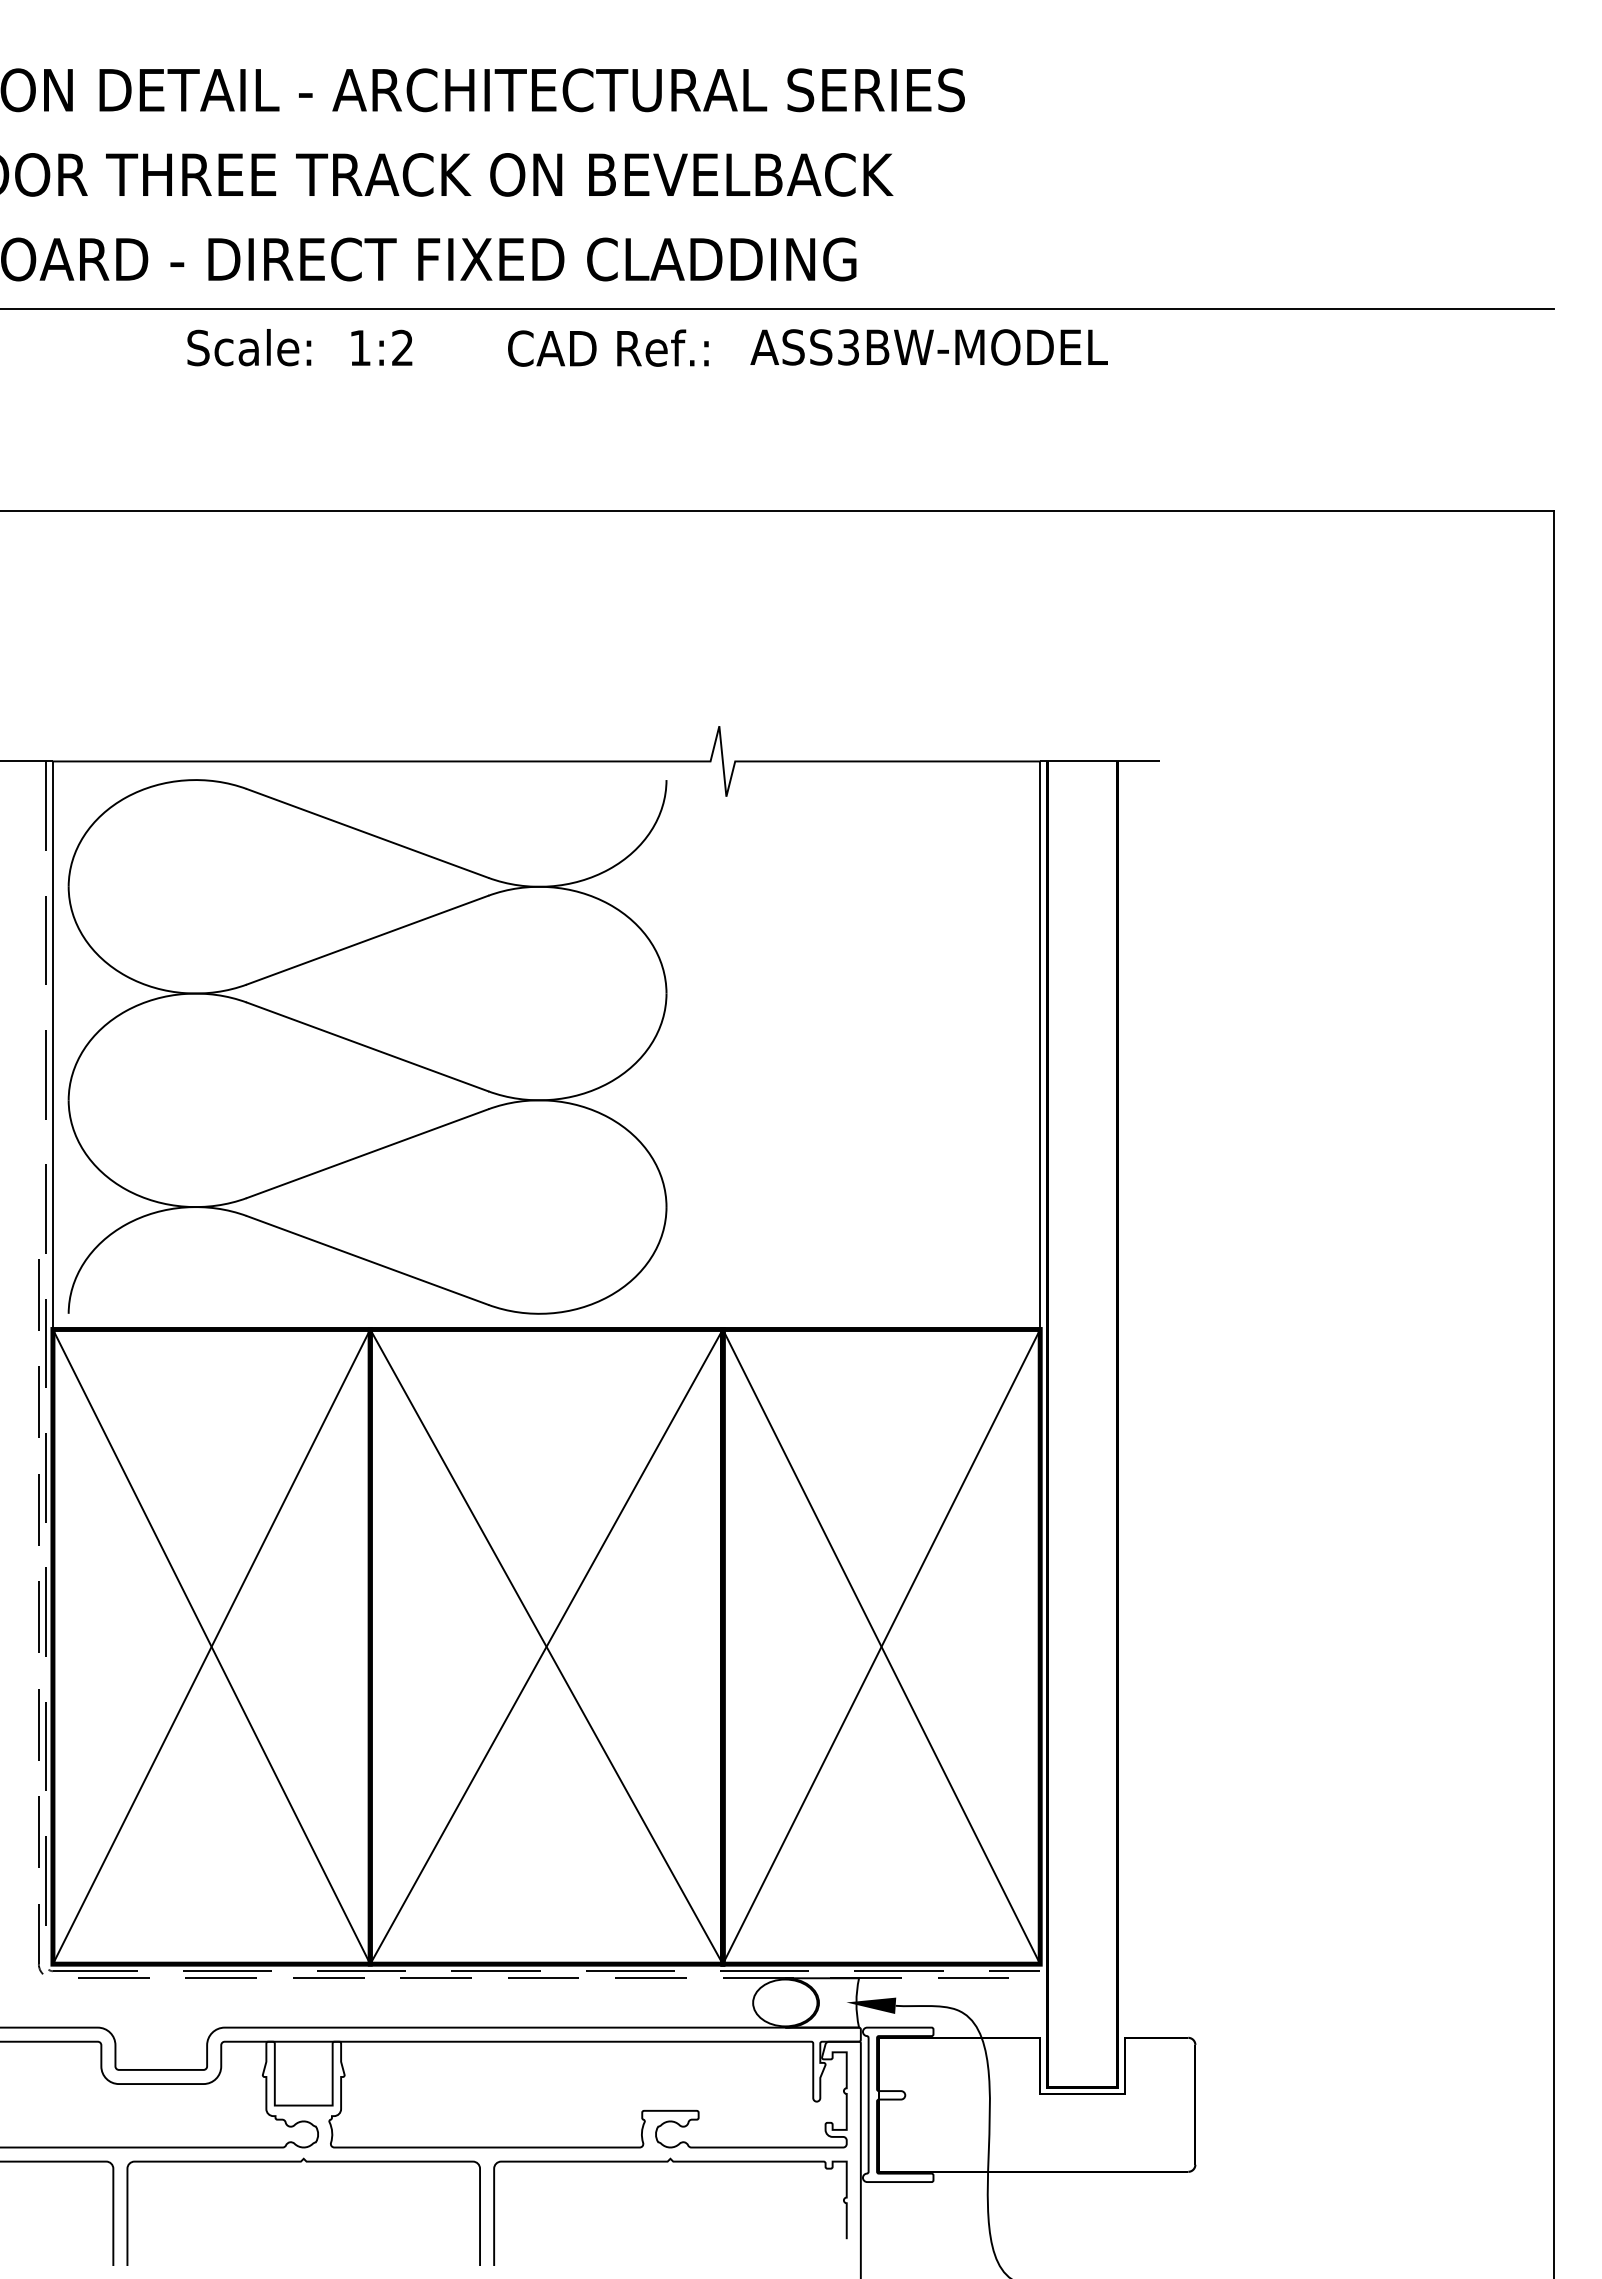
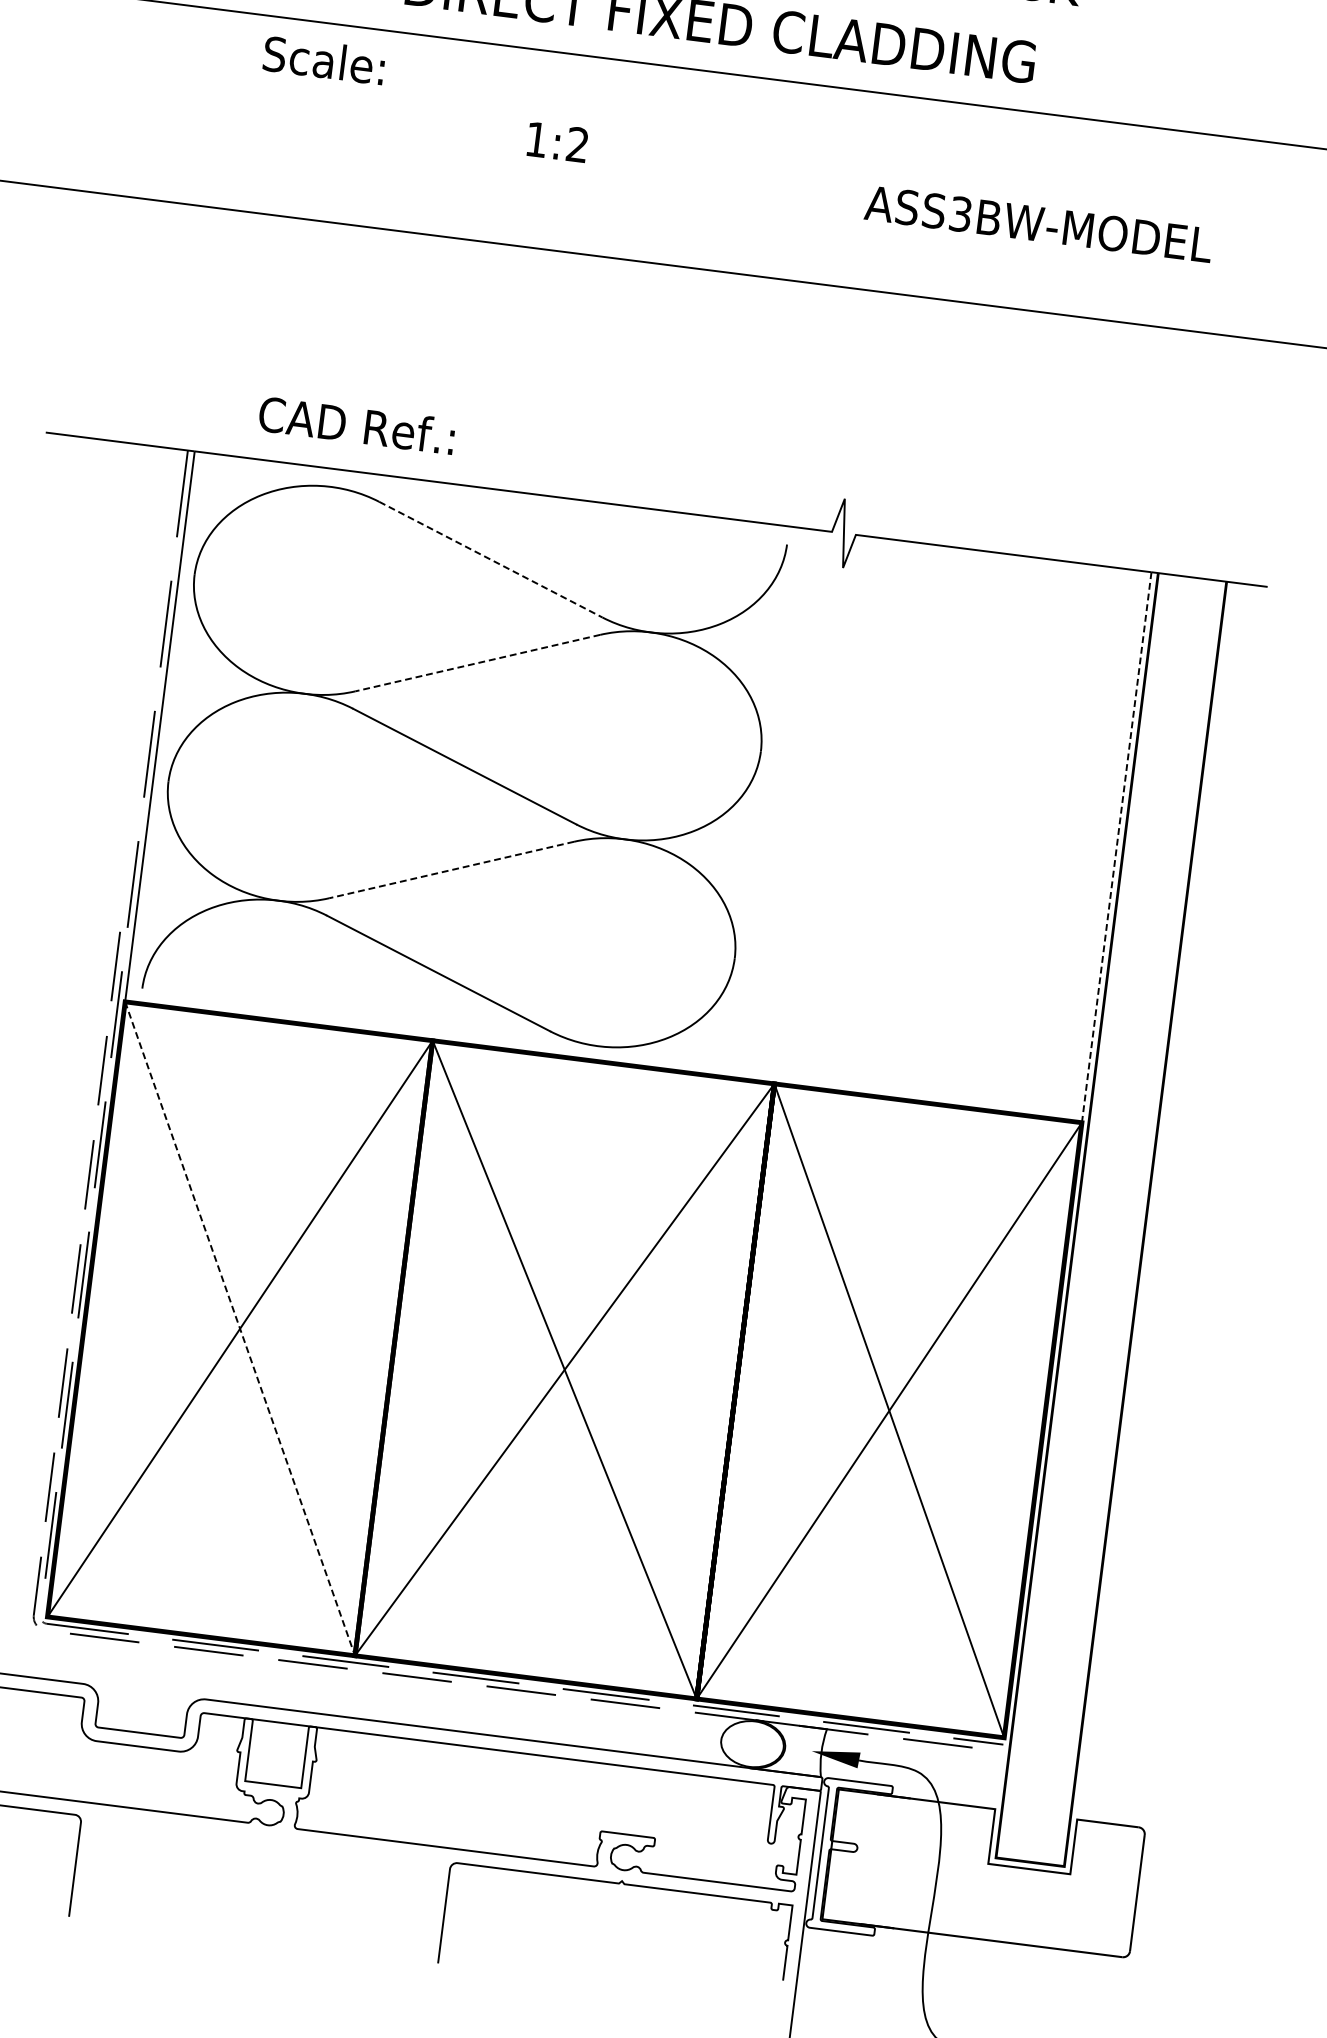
text: (249, 347) -> (324, 60), moved
text: (381, 347) -> (557, 141), moved
text: (608, 347) -> (357, 424), moved
text: (928, 347) -> (1038, 224), moved
line: (367, 833) -> (490, 559), solid -> dashed
line: (367, 940) -> (477, 663), solid -> dashed
line: (1040, 1044) -> (1117, 846), solid -> dashed
line: (367, 1153) -> (451, 869), solid -> dashed
line: (211, 1646) -> (240, 1328), solid -> dashed
curve: (301, 2162) -> (264, 1839), removed

